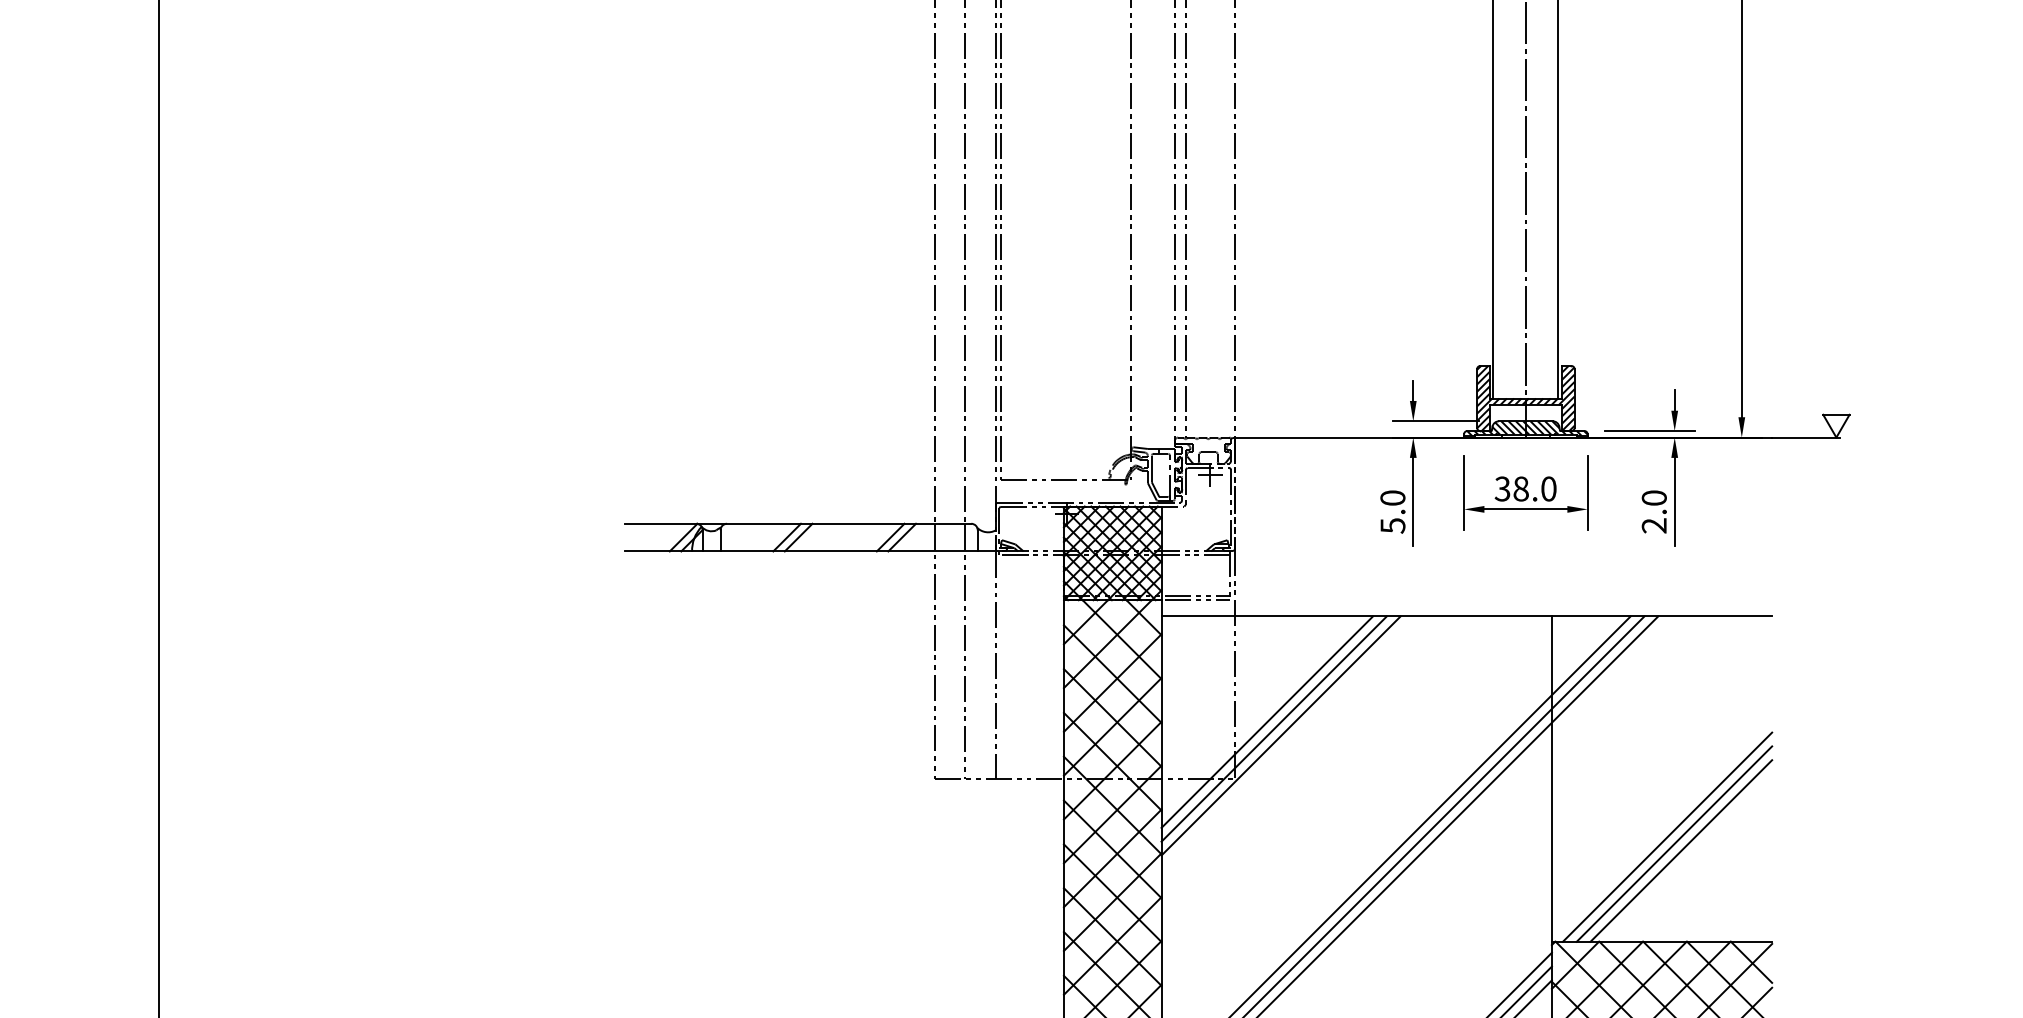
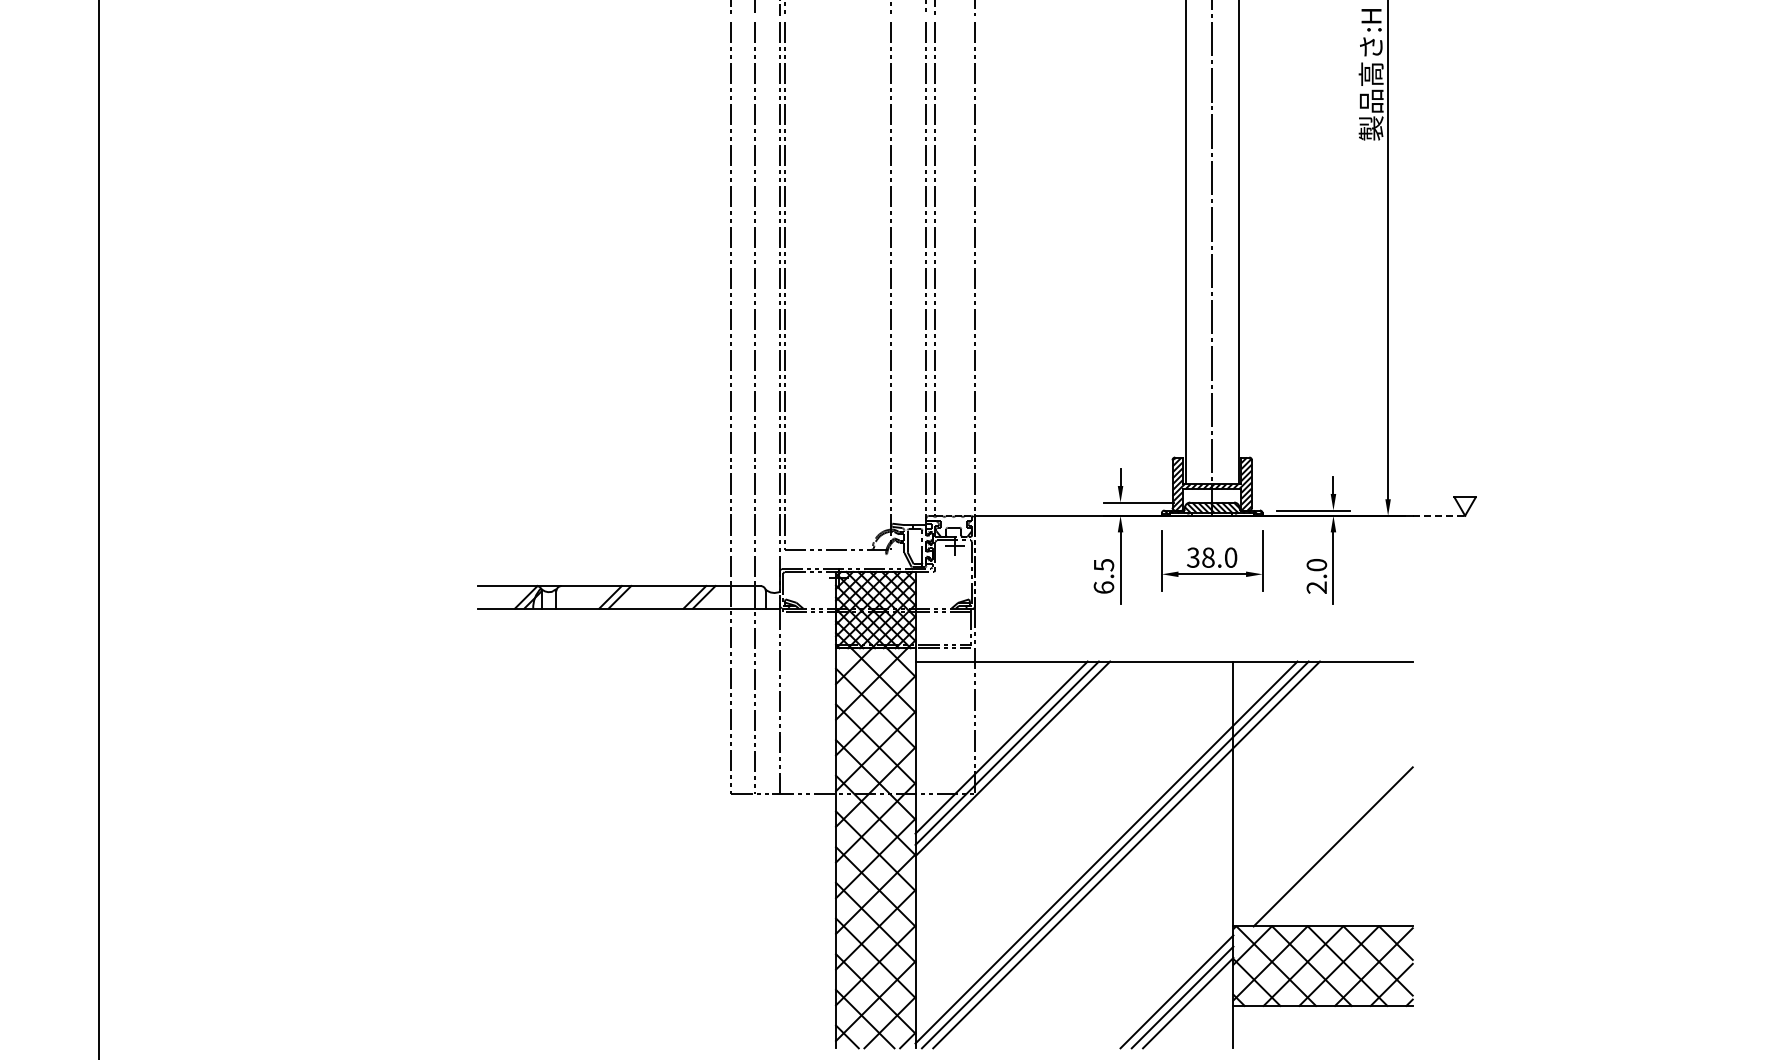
line: (1806, 437) -> (1440, 515), solid -> dashed
text: (1392, 512) -> (1103, 576), 5.0 -> 6.5
line: (1667, 837) -> (1327, 841), removed
line: (1680, 850) -> (1338, 852), removed

